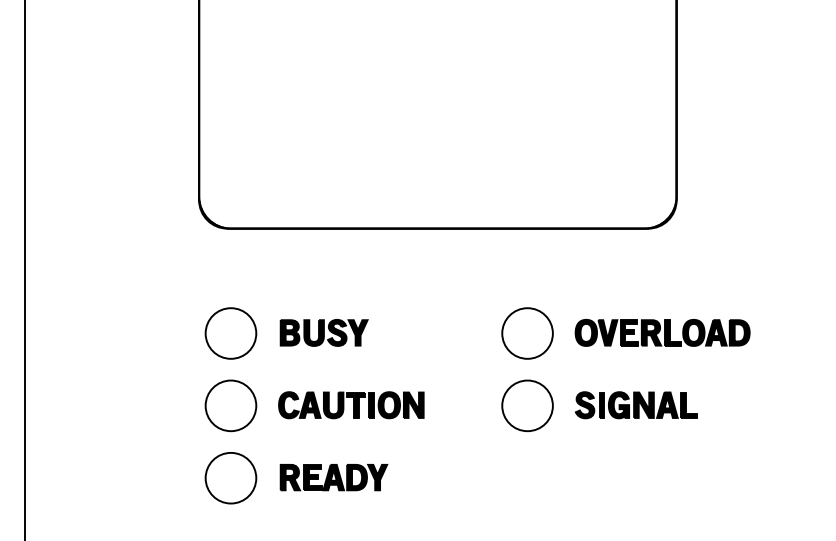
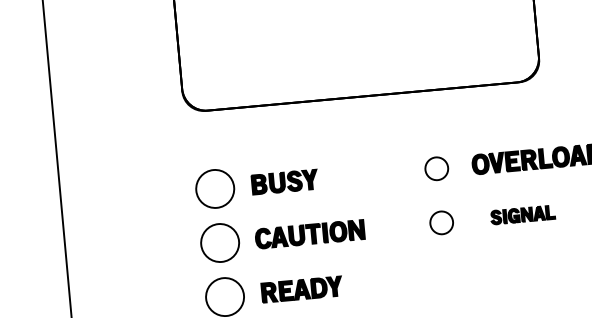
part: (527, 333) -> (436, 168), size x0.6
part: (527, 405) -> (441, 222), size x0.6
part: (636, 405) -> (523, 215), size x0.7

